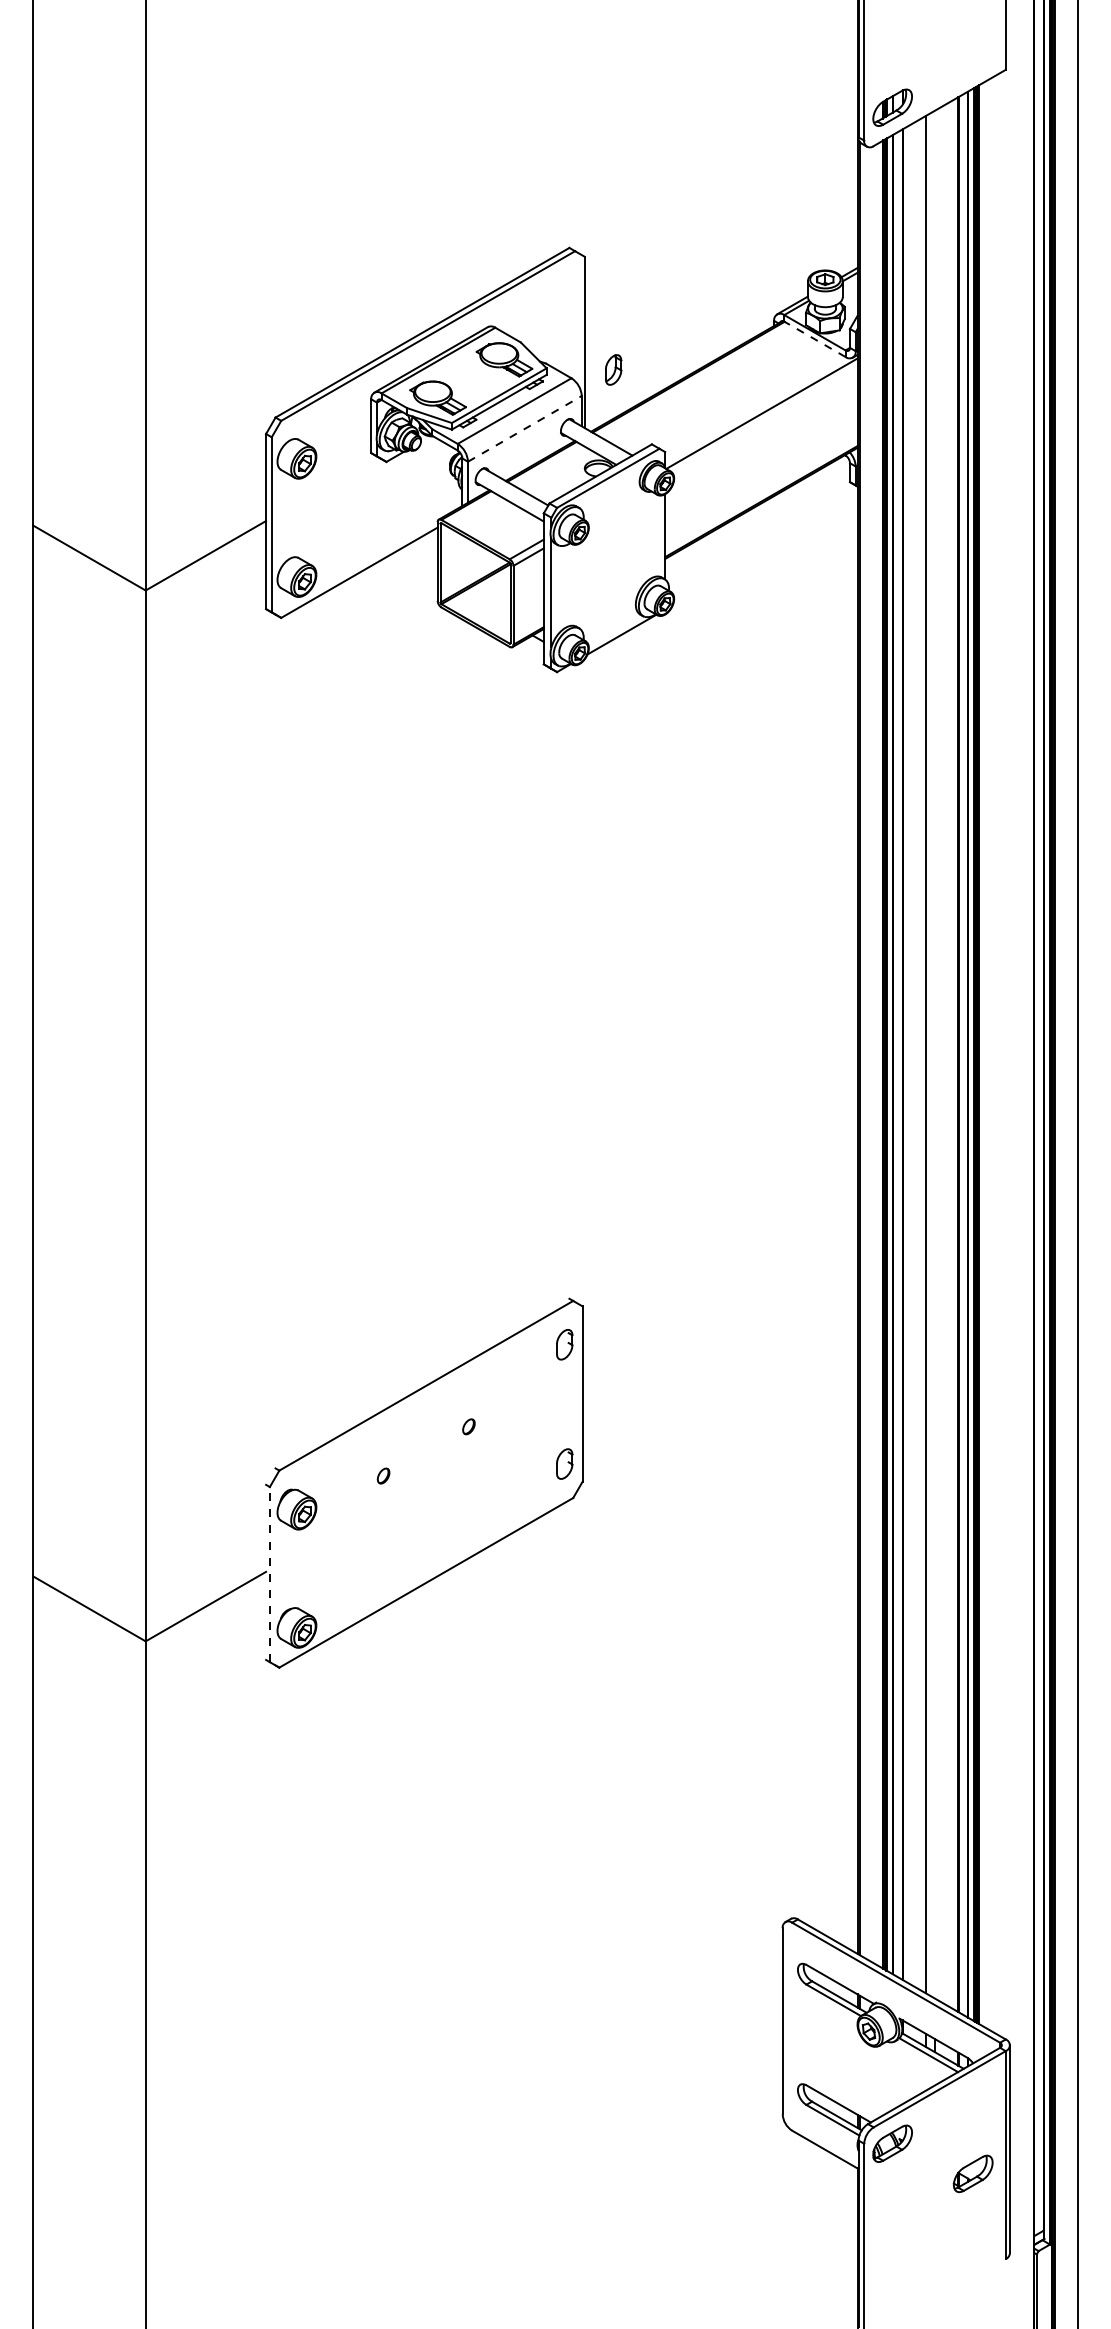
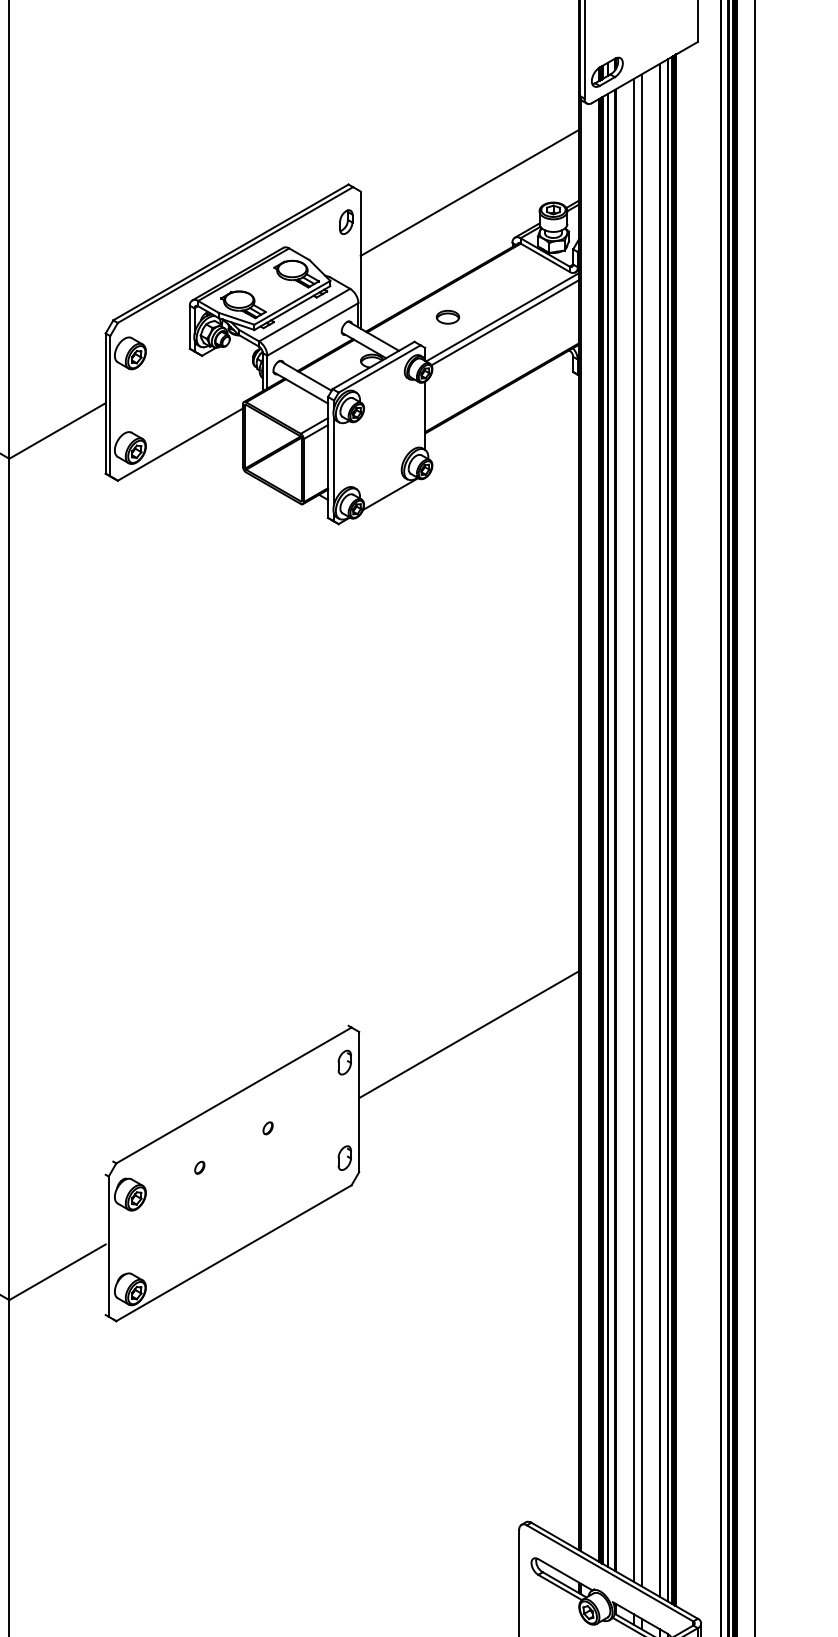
line: (720, 258) -> (469, 192), added
line: (814, 339) -> (544, 257), dashed -> solid
part: (613, 369) -> (346, 221), moved
part: (693, 413) -> (447, 317), added
line: (764, 420) -> (504, 322), added
line: (524, 428) -> (312, 329), dashed -> solid
line: (935, 1054) -> (641, 830), added
line: (719, 1309) -> (468, 1034), added
line: (269, 1574) -> (108, 1246), dashed -> solid

